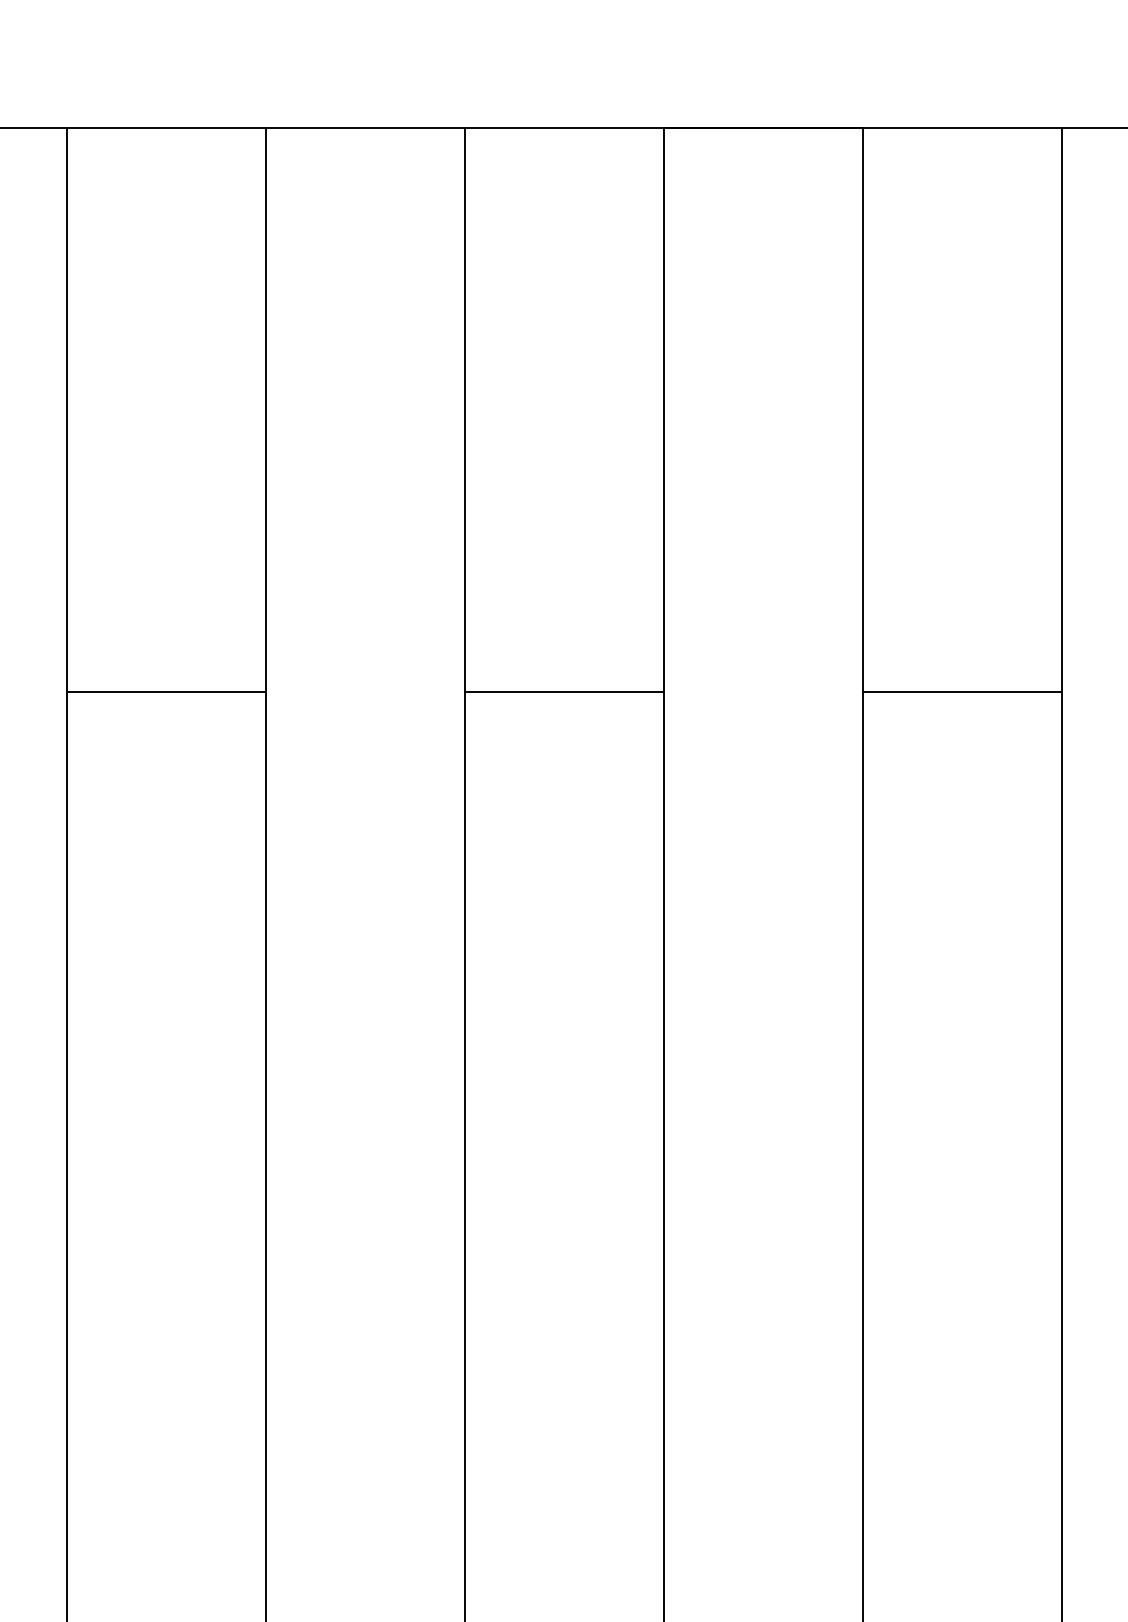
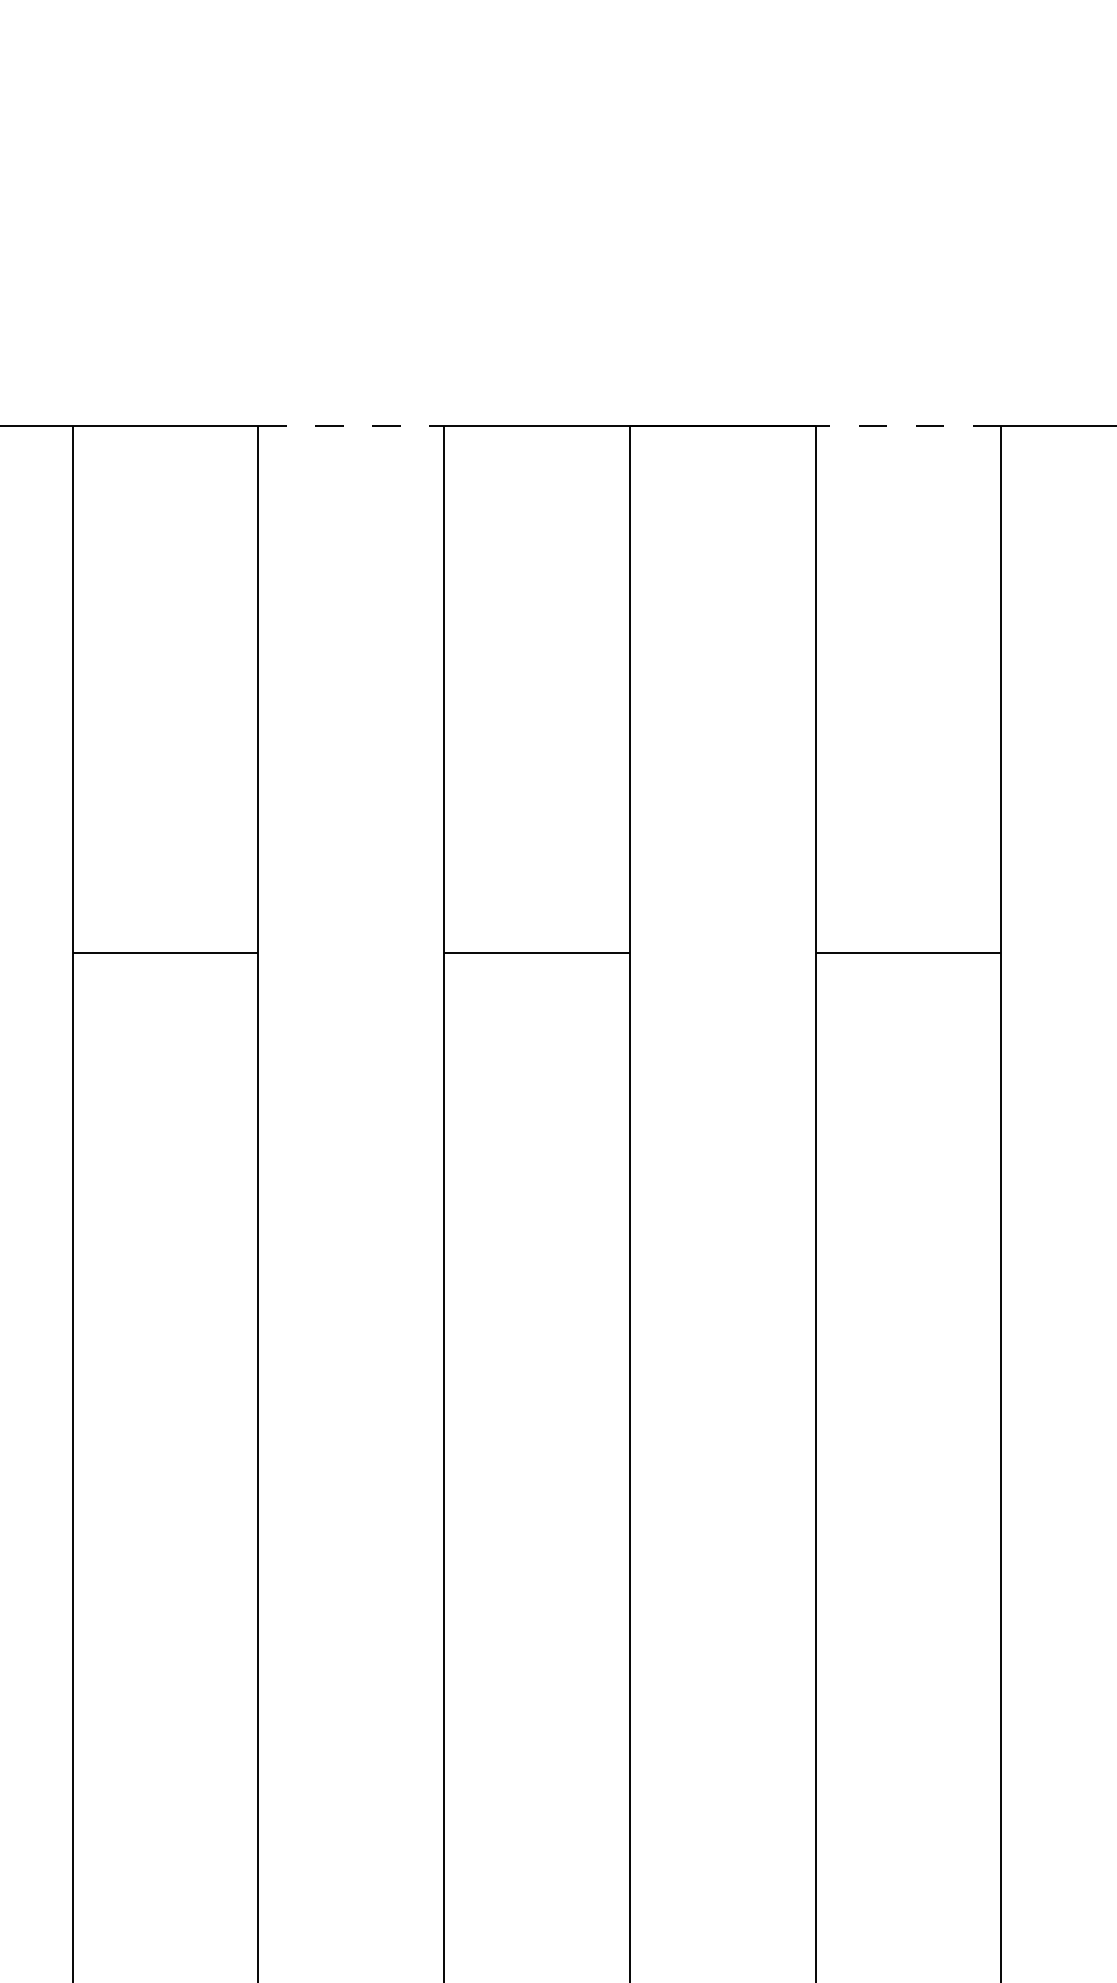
line: (365, 127) -> (351, 425), solid -> dashed
line: (962, 127) -> (908, 425), solid -> dashed

